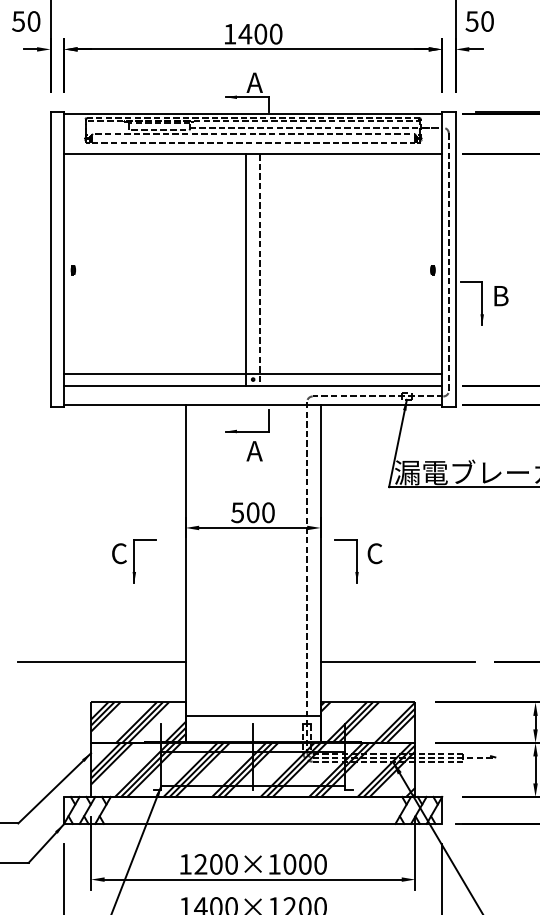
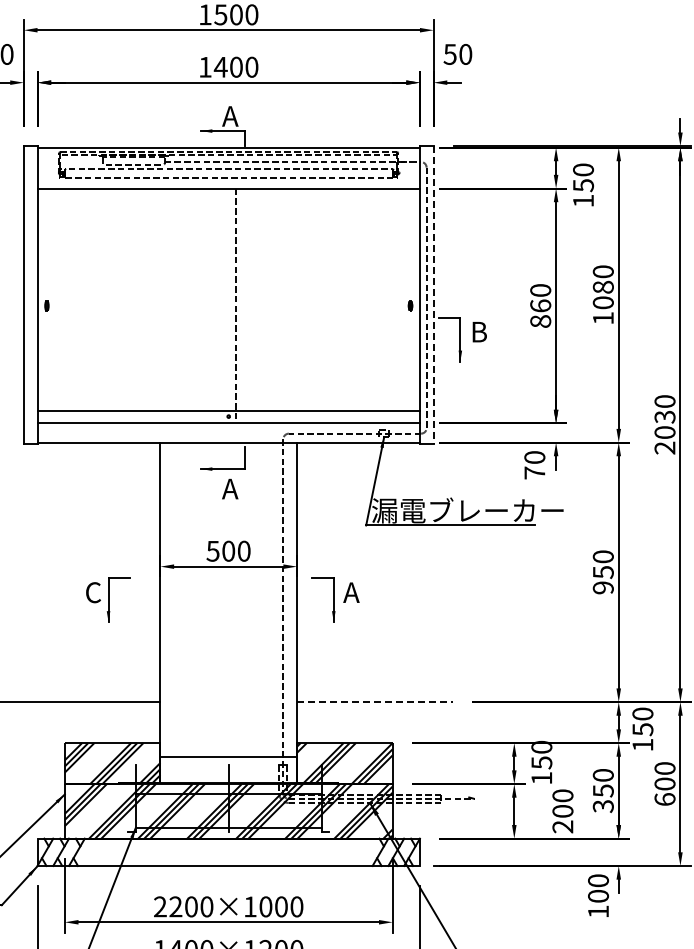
line: (455, 259) -> (433, 295), solid -> dashed
line: (246, 269) -> (221, 305), removed
text: (374, 553) -> (351, 592), C -> A
line: (397, 662) -> (374, 702), solid -> dashed
text: (185, 864) -> (160, 906), 1200×1000 -> 2200×1000

